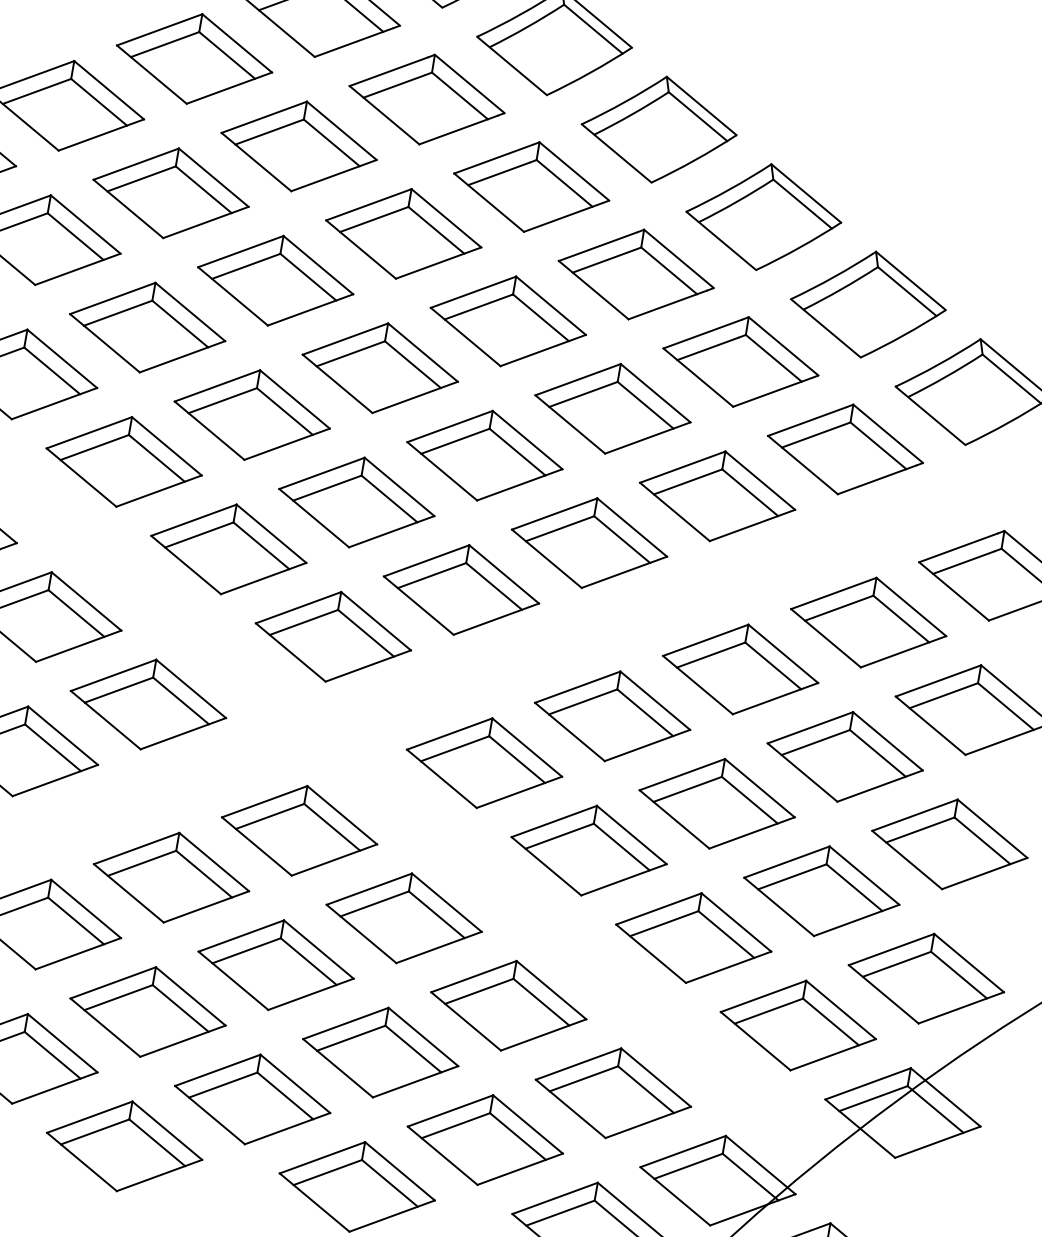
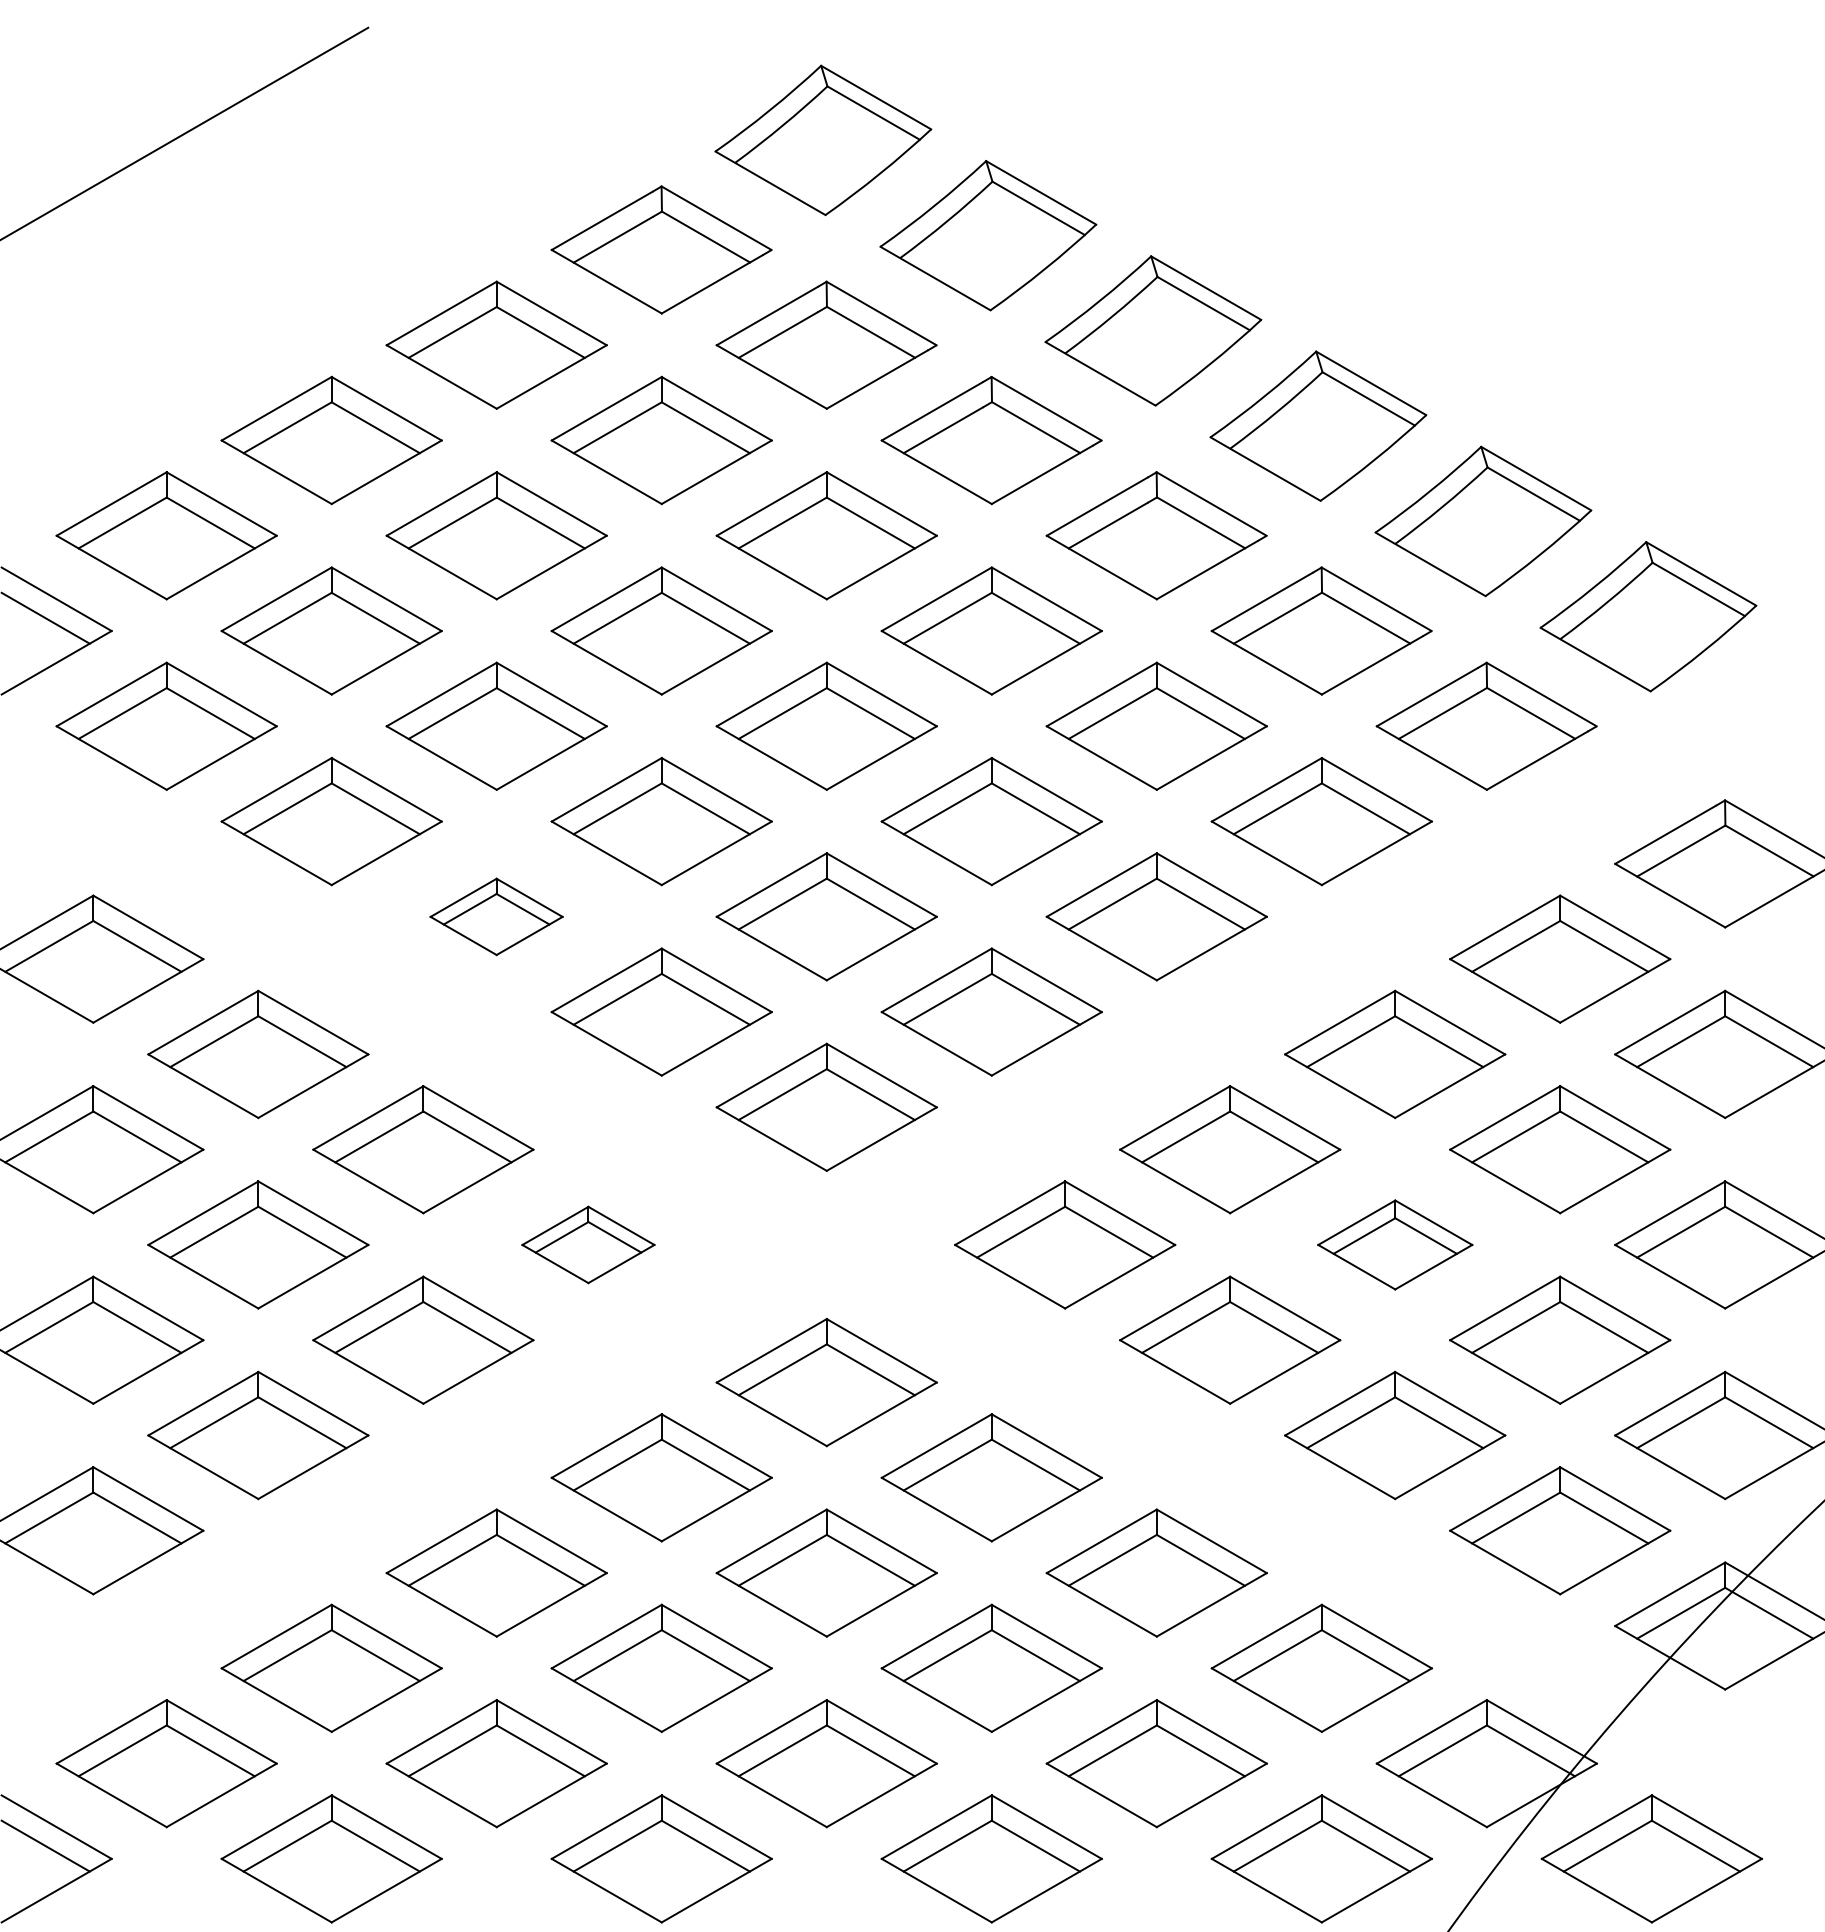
part: (124, 461) -> (496, 916), size x0.6
part: (148, 704) -> (588, 1244), size x0.6
part: (717, 803) -> (1395, 1244), size x0.7

